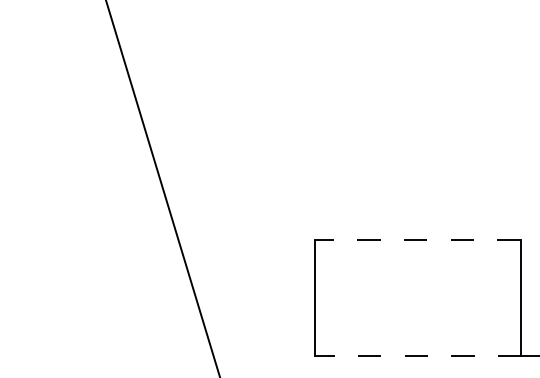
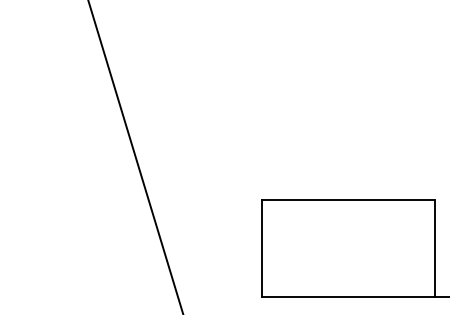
line: (417, 239) -> (348, 199), dashed -> solid
line: (417, 356) -> (348, 297), dashed -> solid

